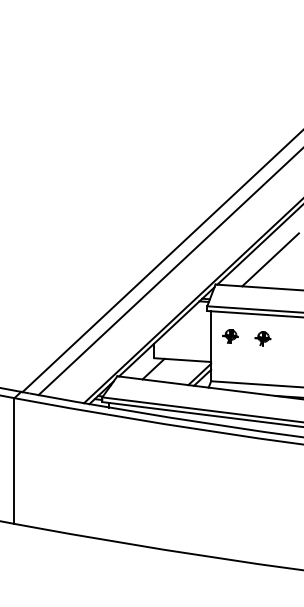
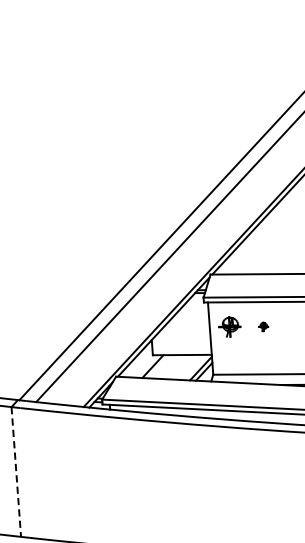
line: (270, 259) -> (265, 244), removed
part: (230, 336) -> (229, 327), size x1.4
part: (262, 338) -> (263, 326), size x0.6
line: (14, 461) -> (16, 472), solid -> dashed

